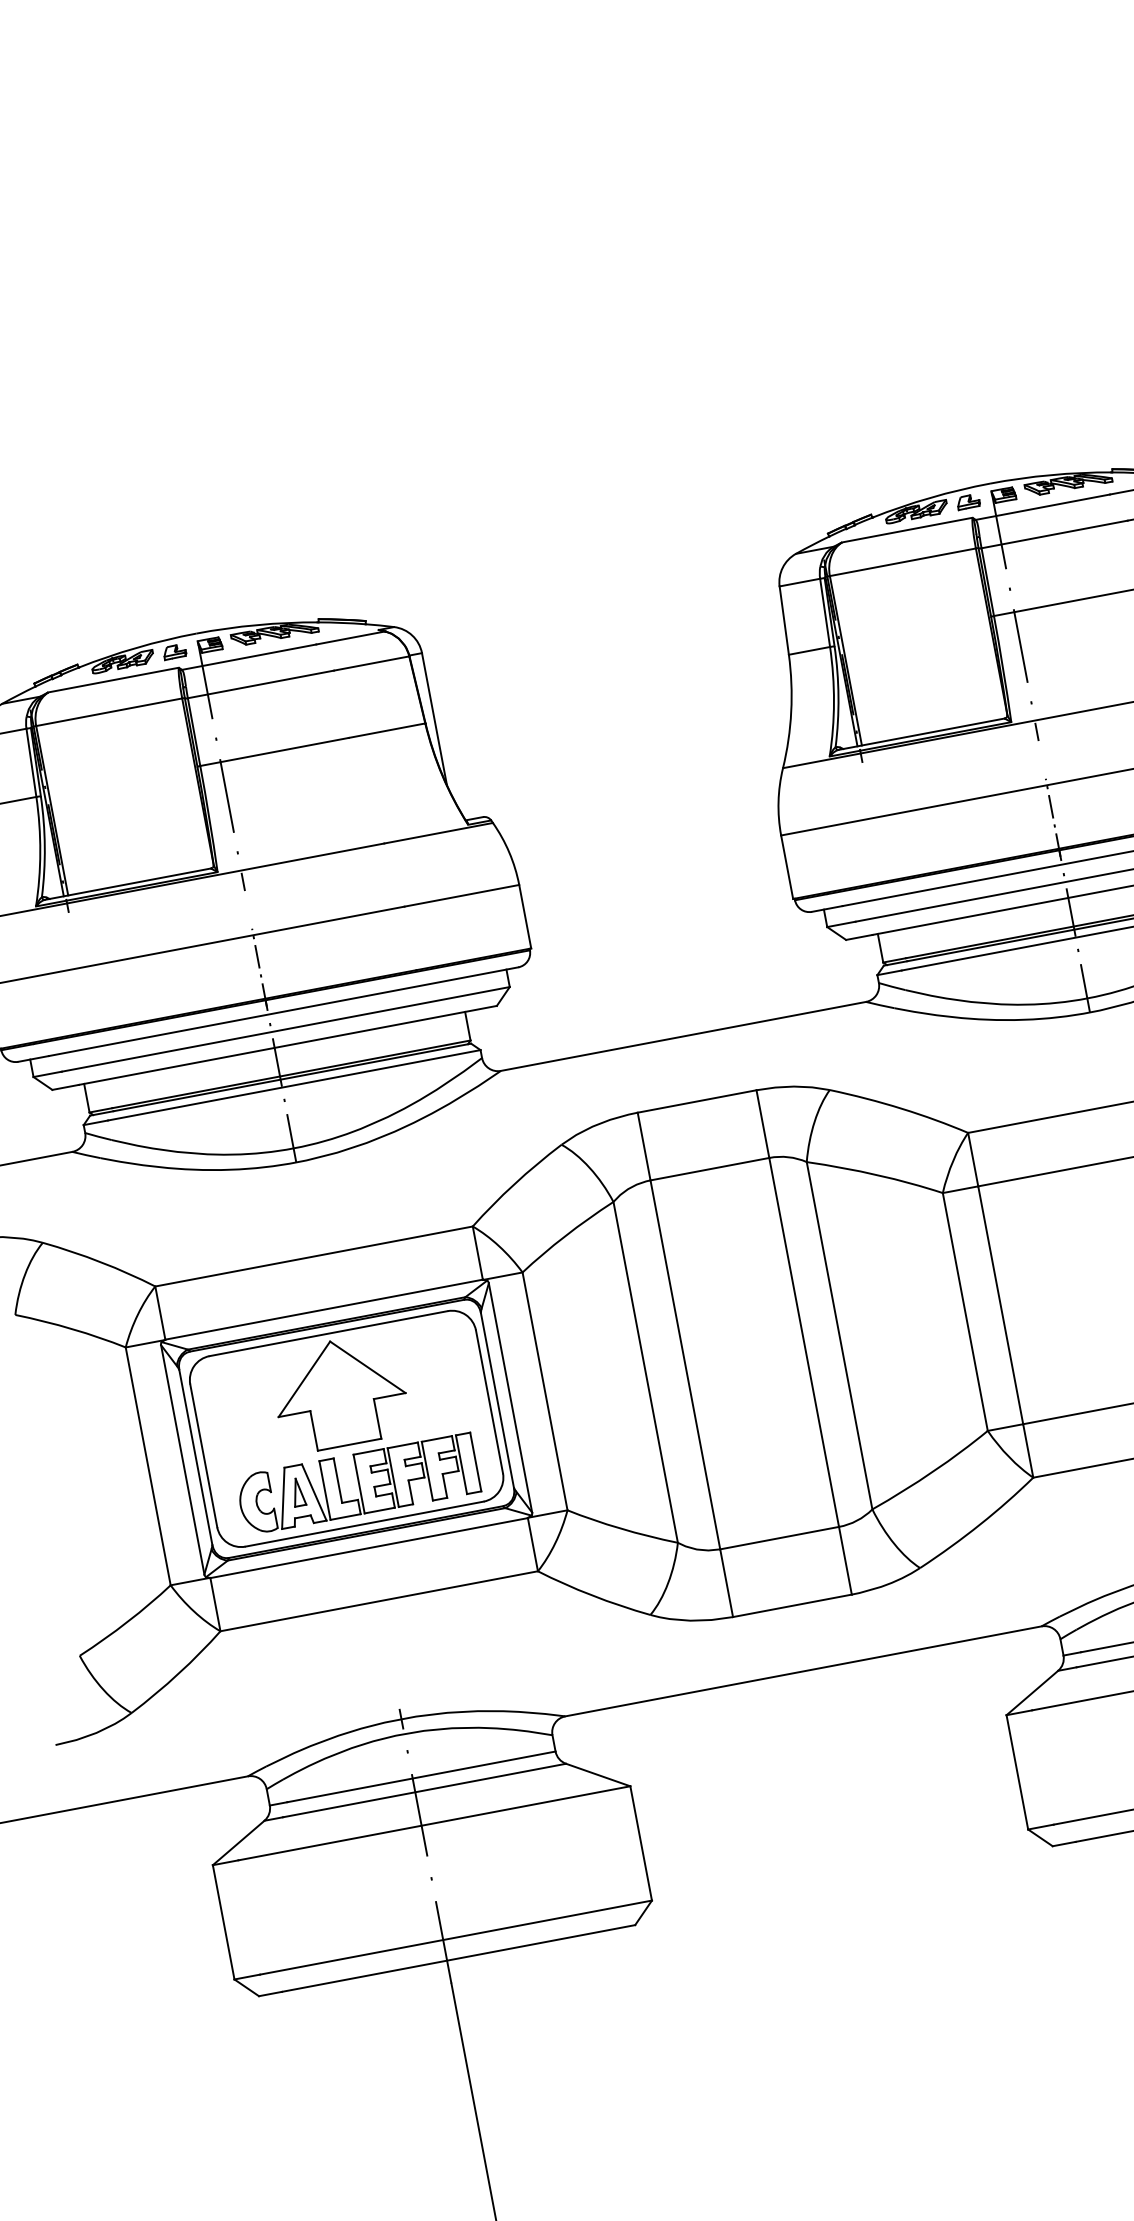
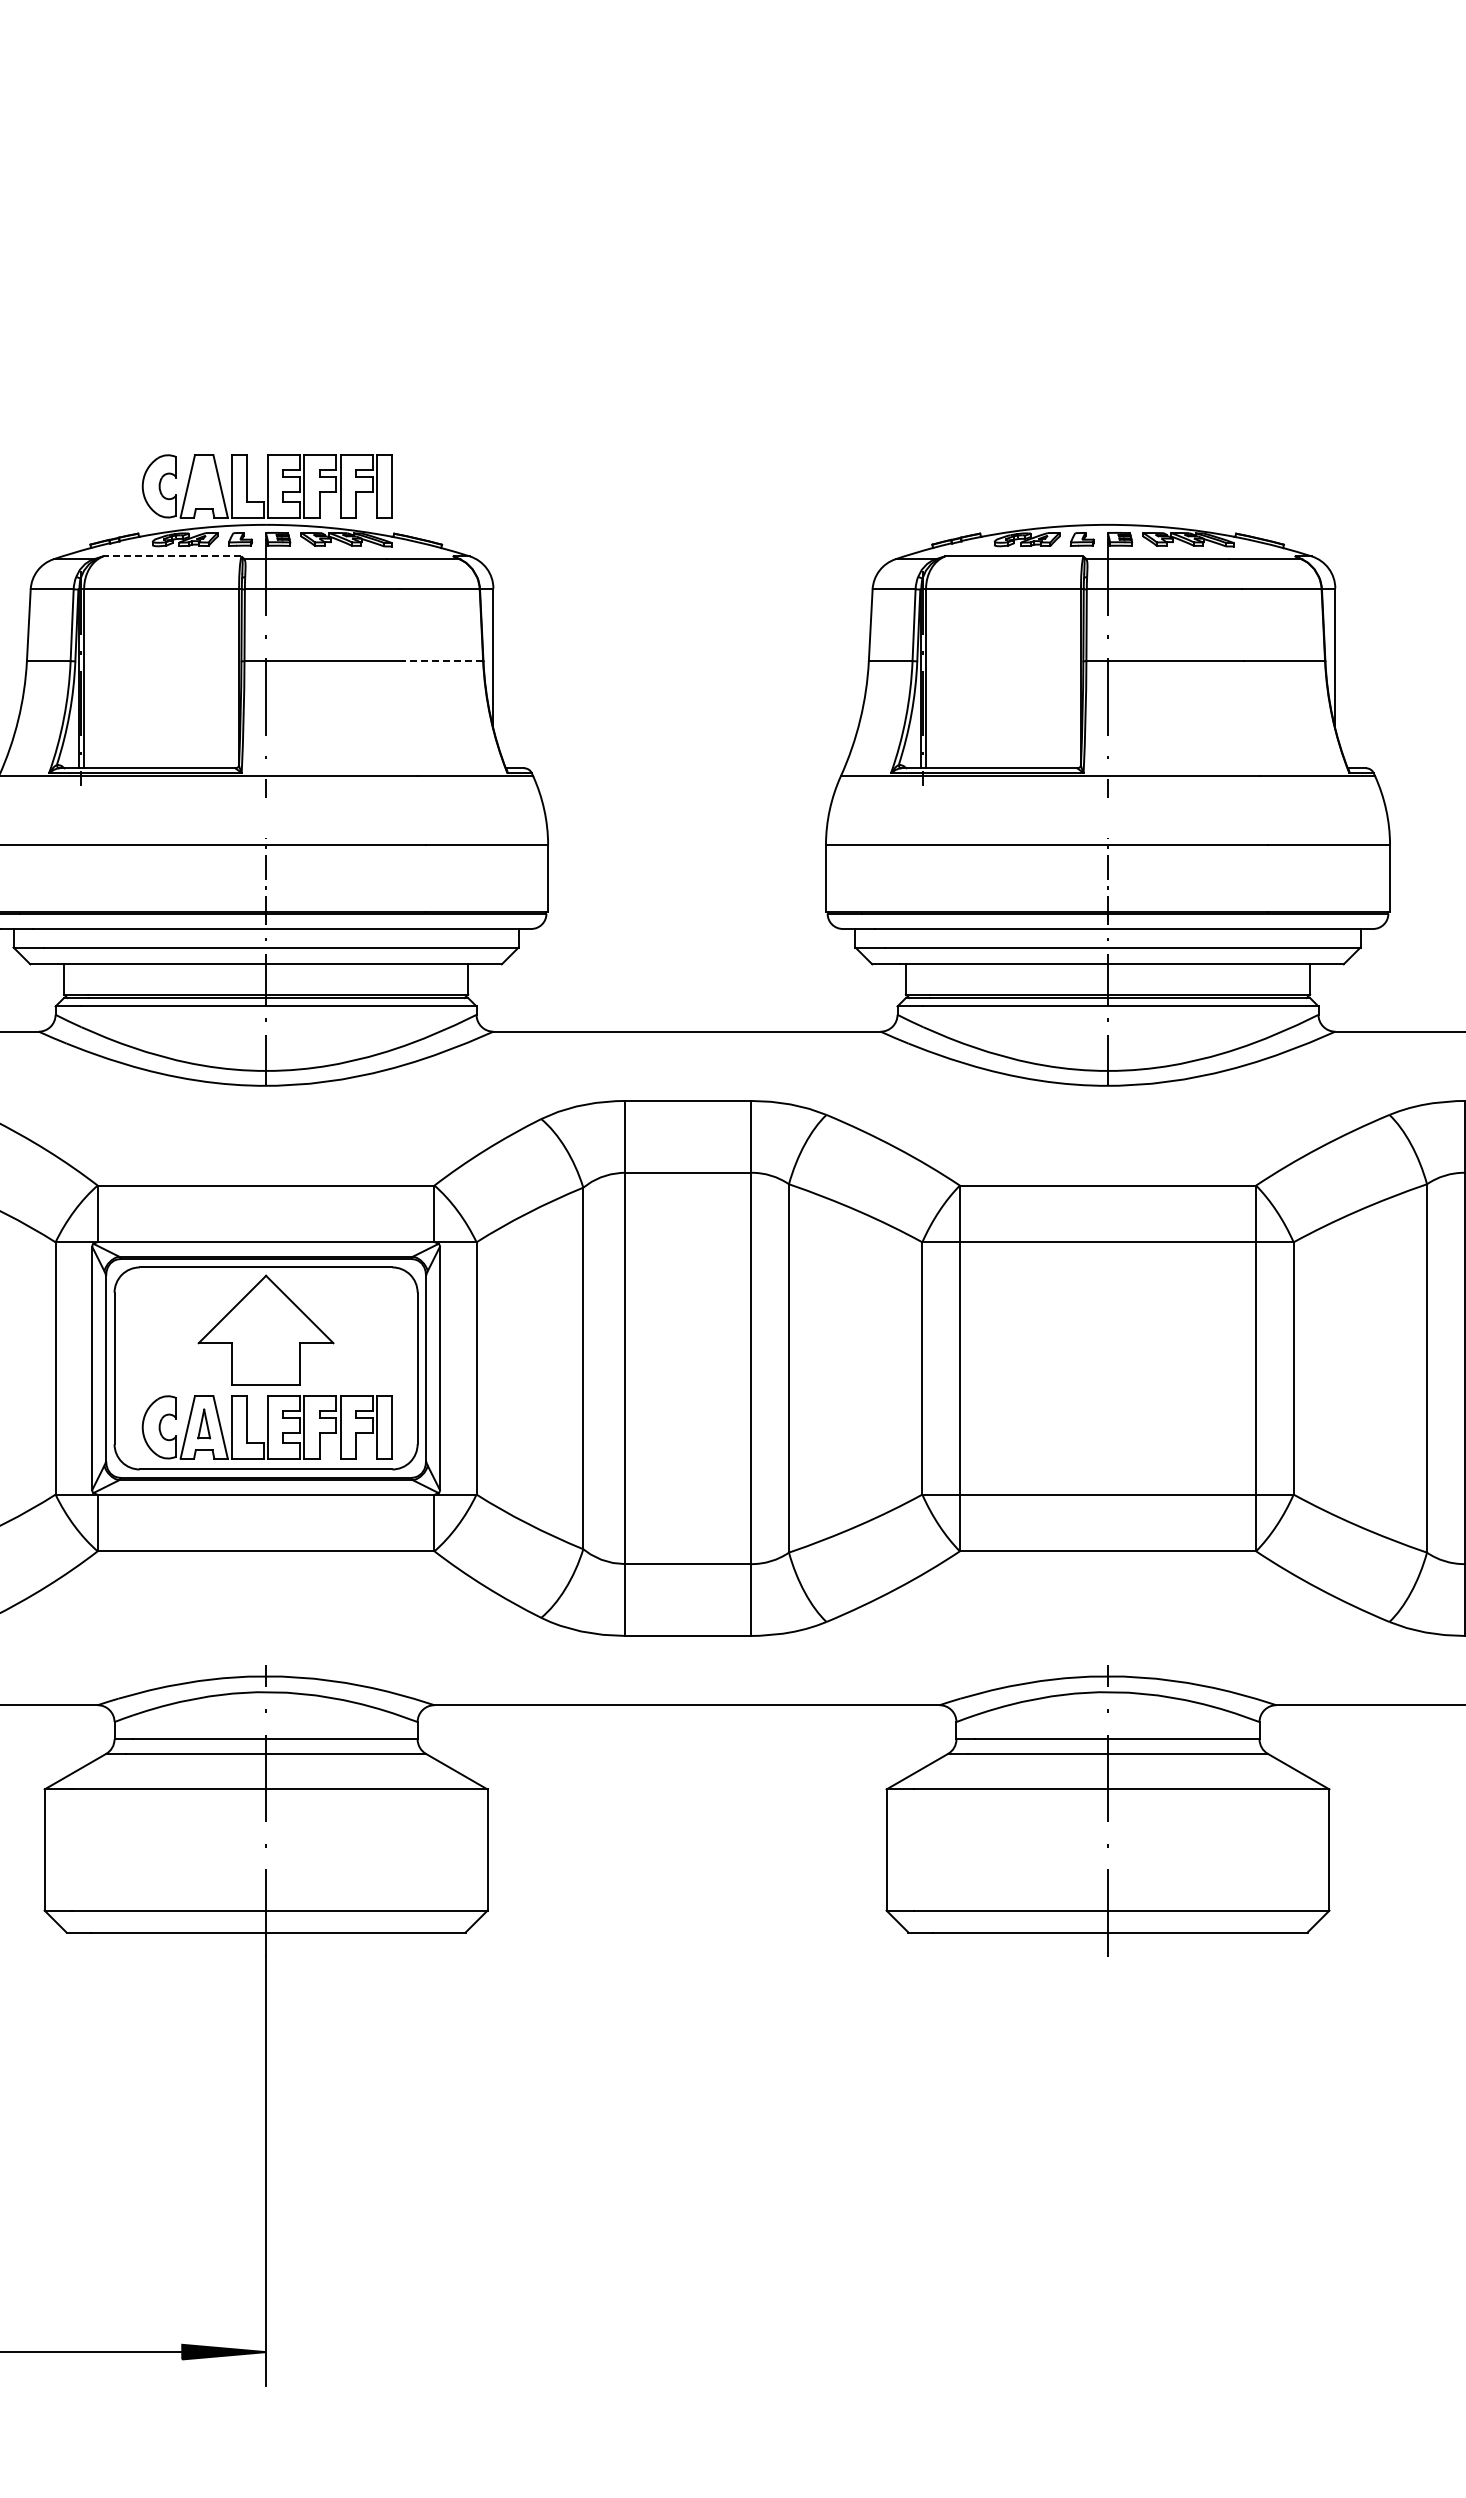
part: (189, 597) -> (266, 486), added
line: (112, 680) -> (171, 556), solid -> dashed
line: (387, 731) -> (442, 661), solid -> dashed

